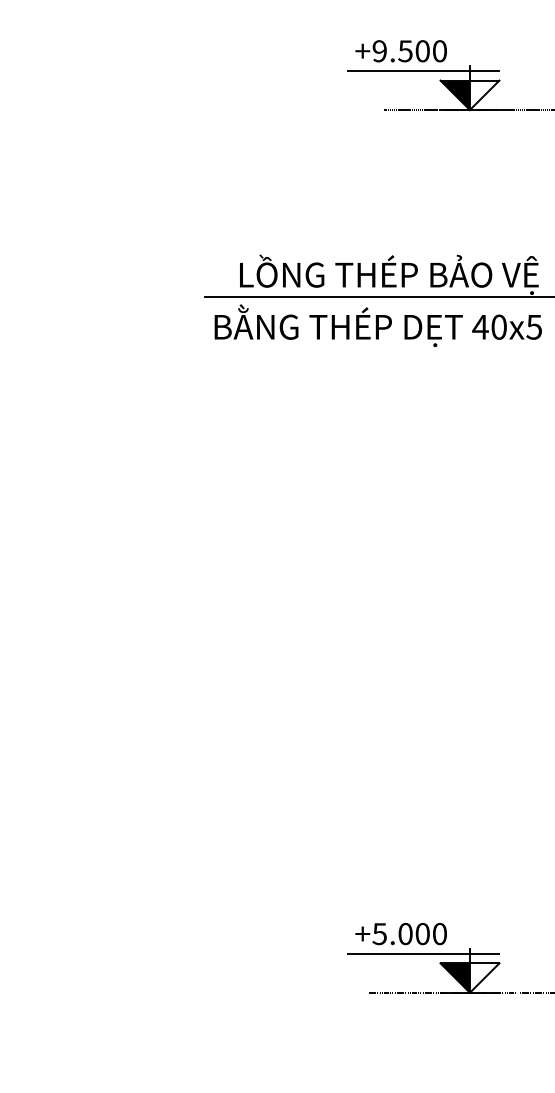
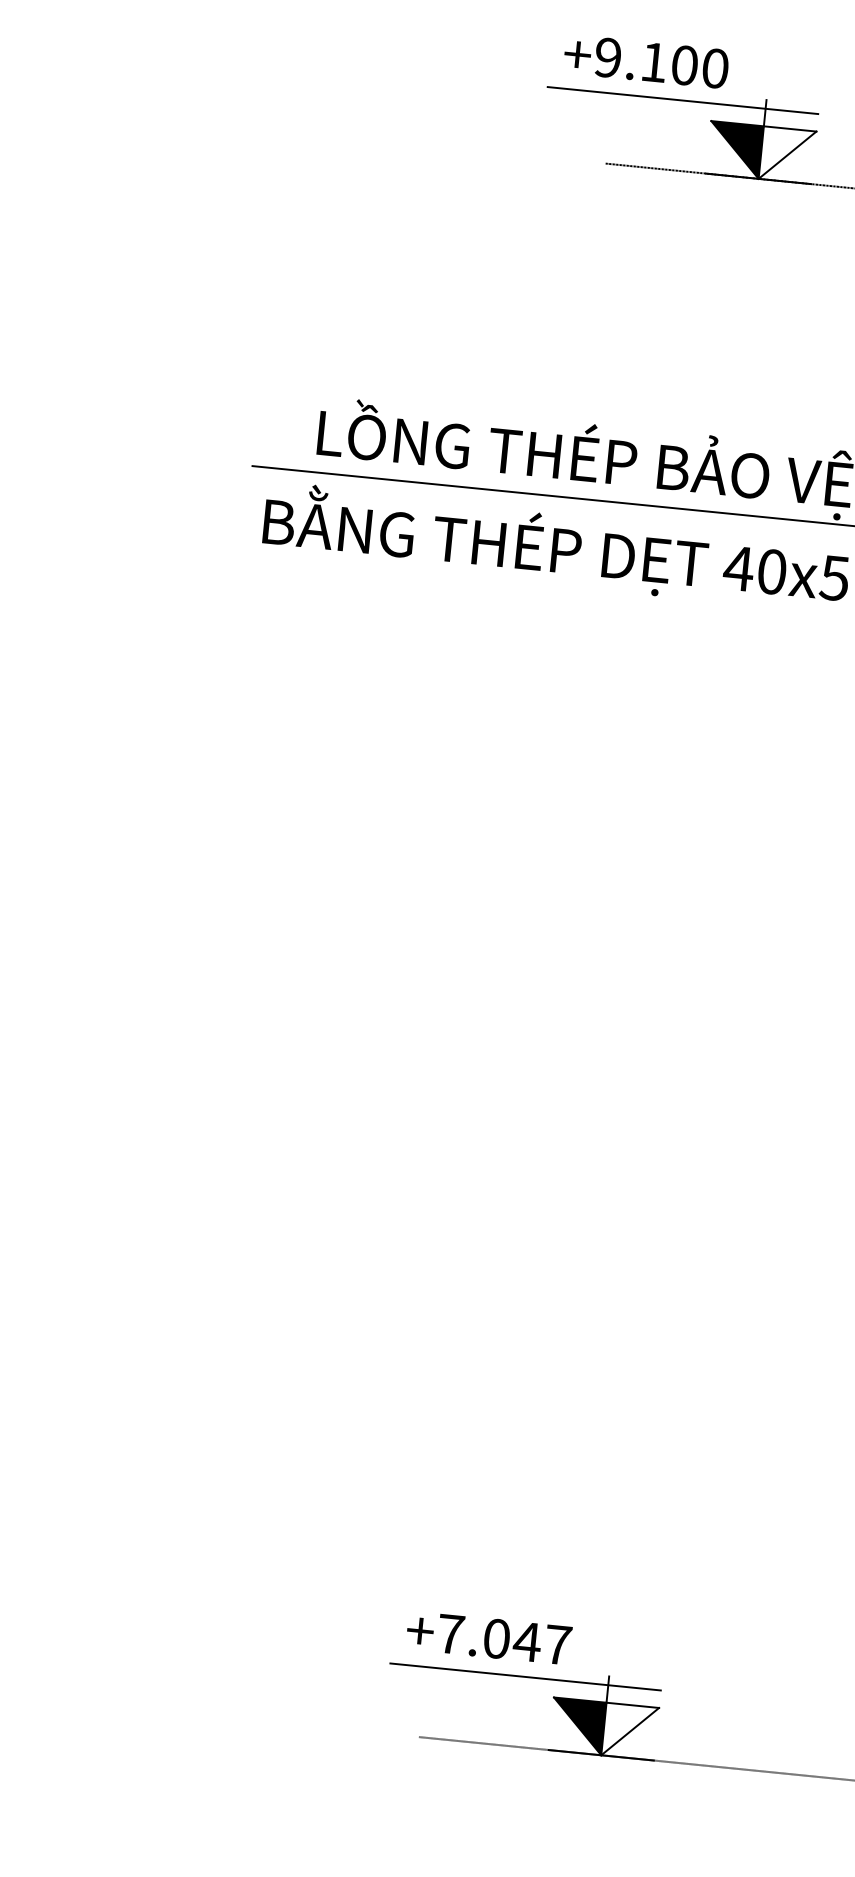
text: (405, 51) -> (653, 62), +9.500 -> +9.100
text: (409, 934) -> (503, 1640), +5.000 -> +7.047

